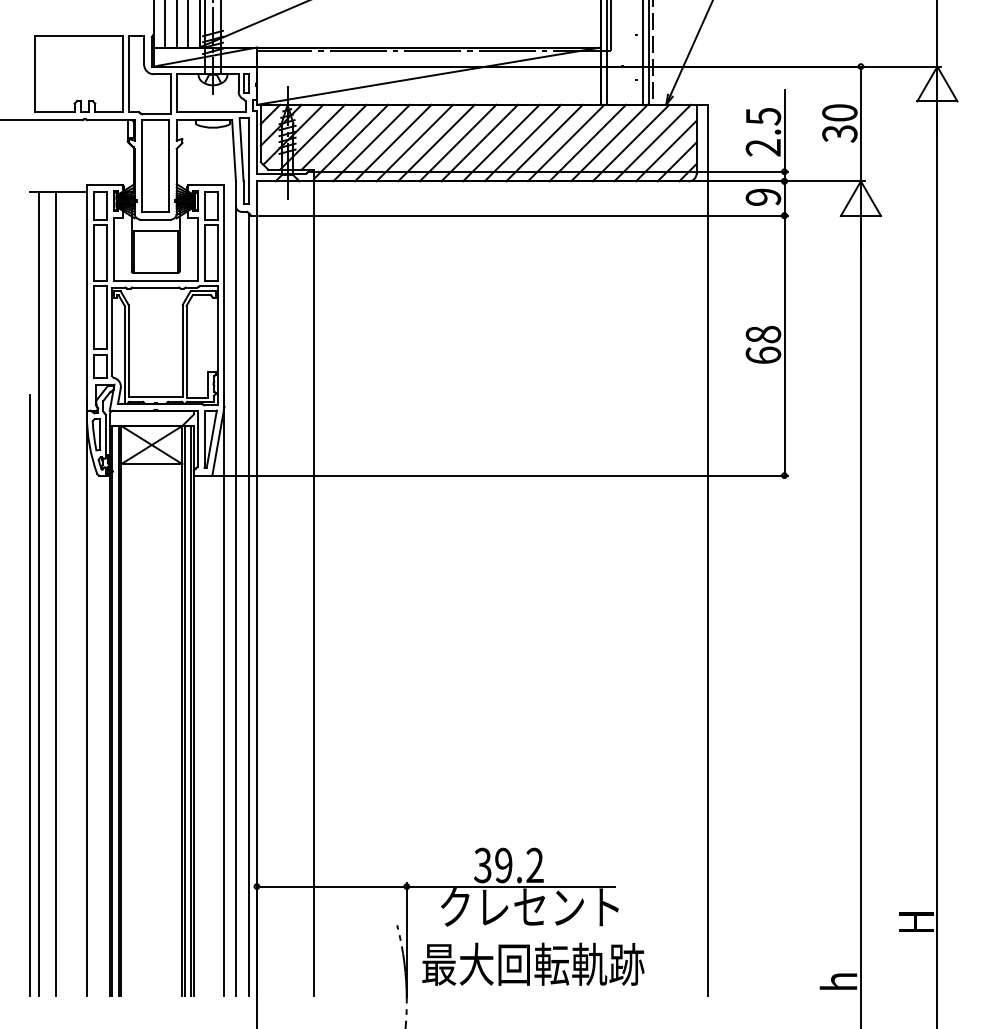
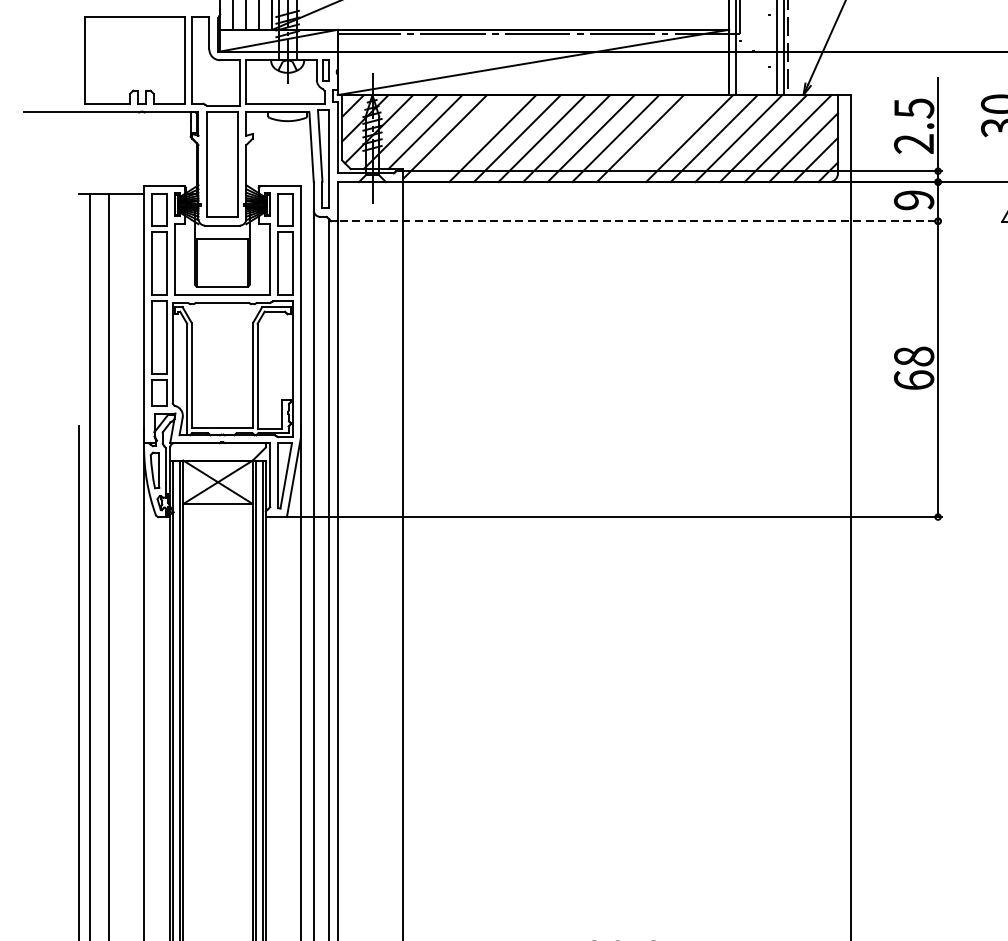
line: (371, 142) -> (468, 137), removed
line: (544, 142) -> (664, 137), removed
line: (523, 215) -> (641, 221), solid -> dashed

